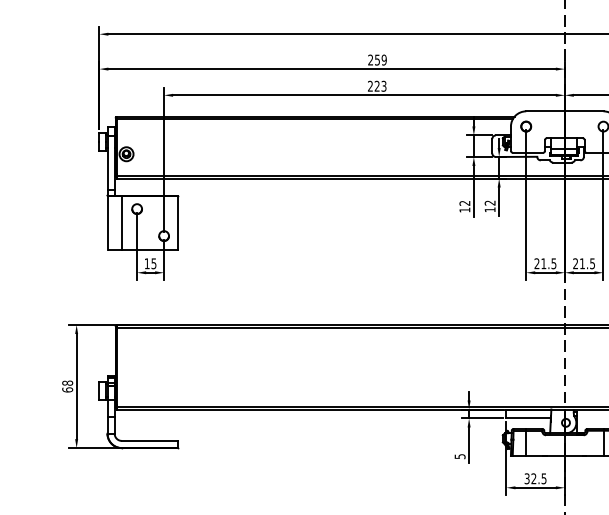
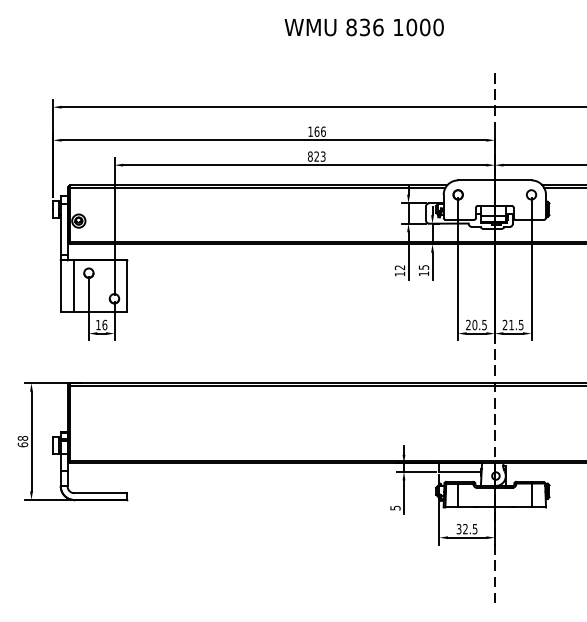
text: (376, 59) -> (316, 131), 259 -> 166
text: (370, 86) -> (310, 156), 223 -> 823
text: (489, 203) -> (423, 267), 12 -> 15
text: (153, 263) -> (104, 324), 15 -> 16
text: (543, 263) -> (474, 324), 21.5 -> 20.5

